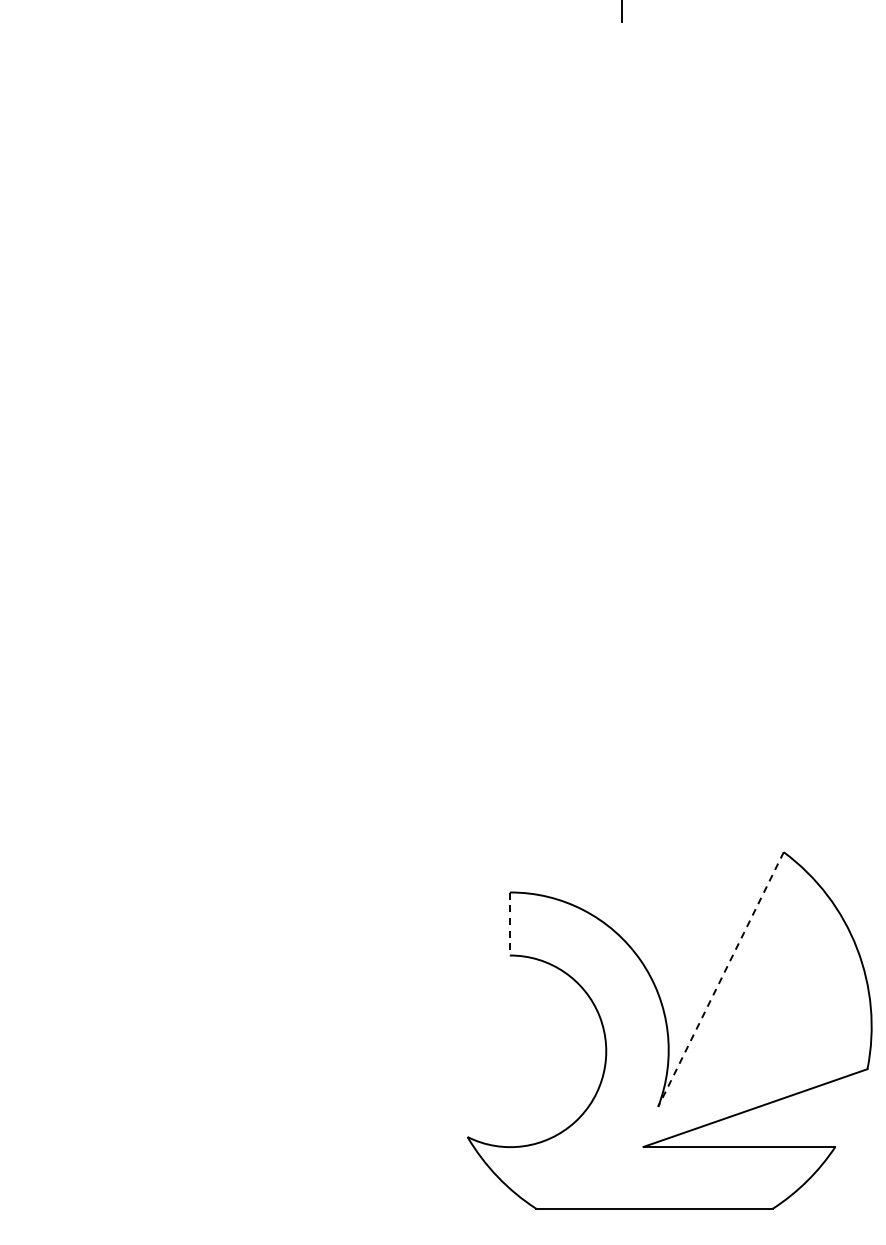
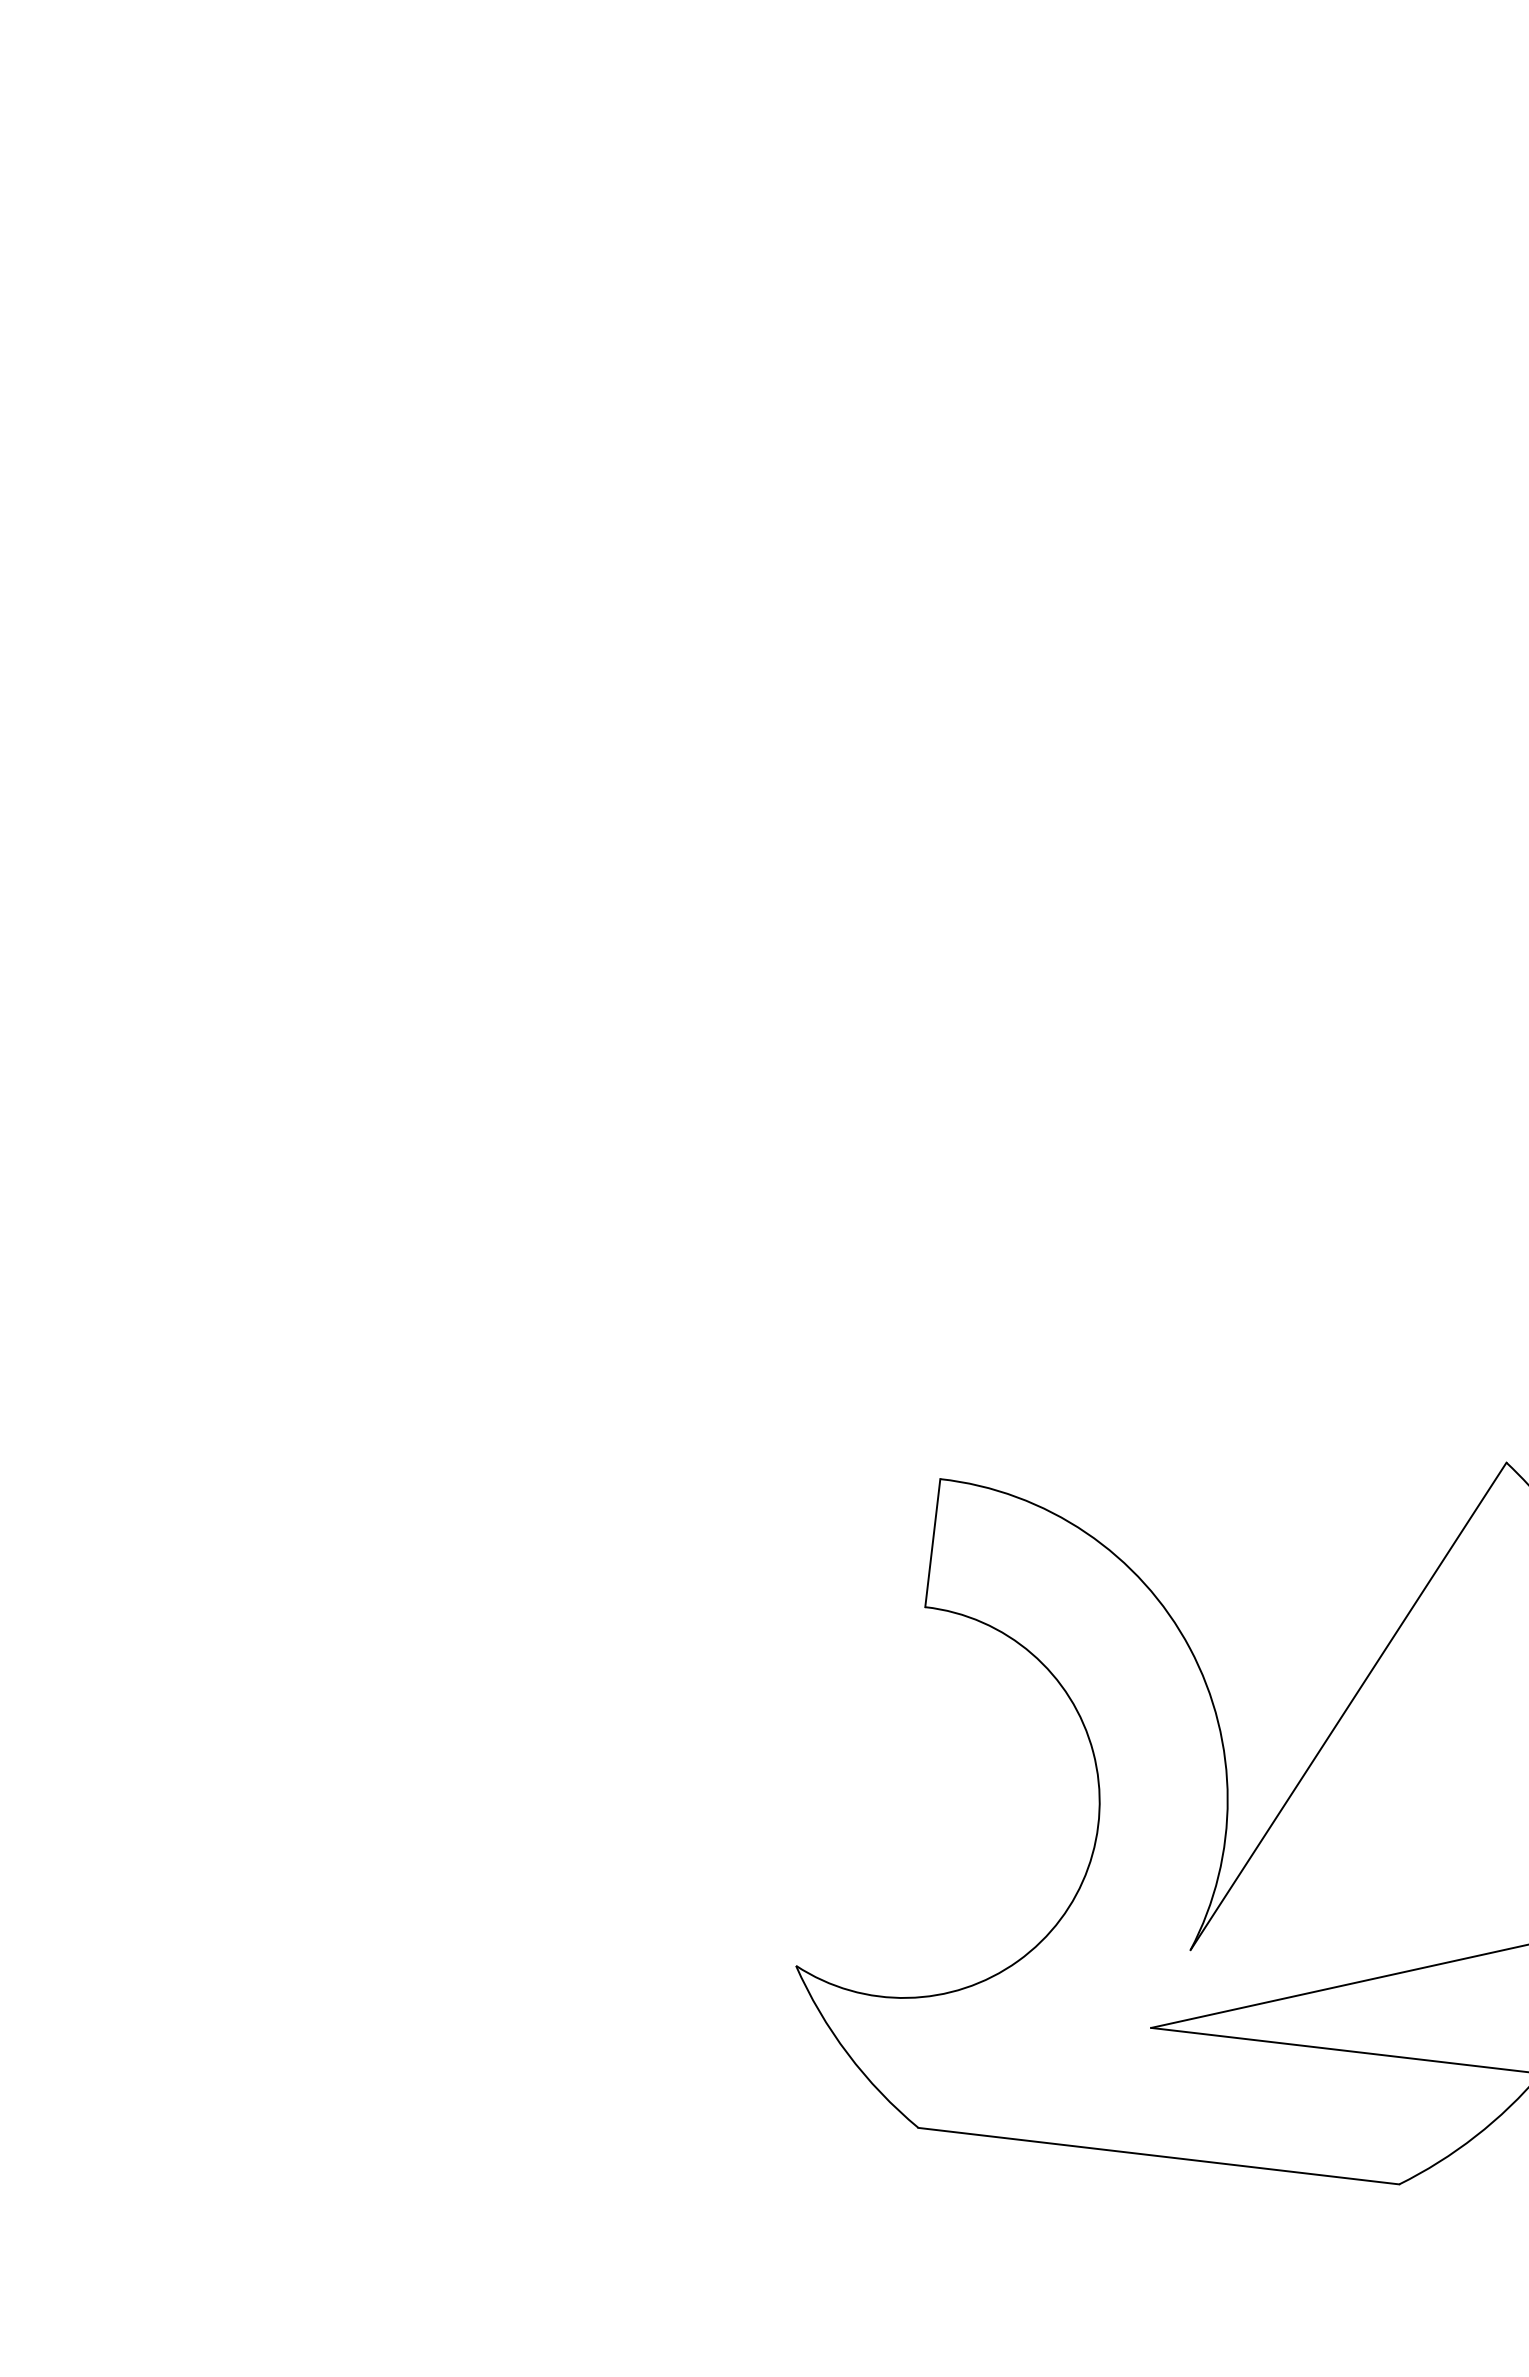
line: (509, 924) -> (932, 1544), dashed -> solid
line: (721, 979) -> (1349, 1706), dashed -> solid

